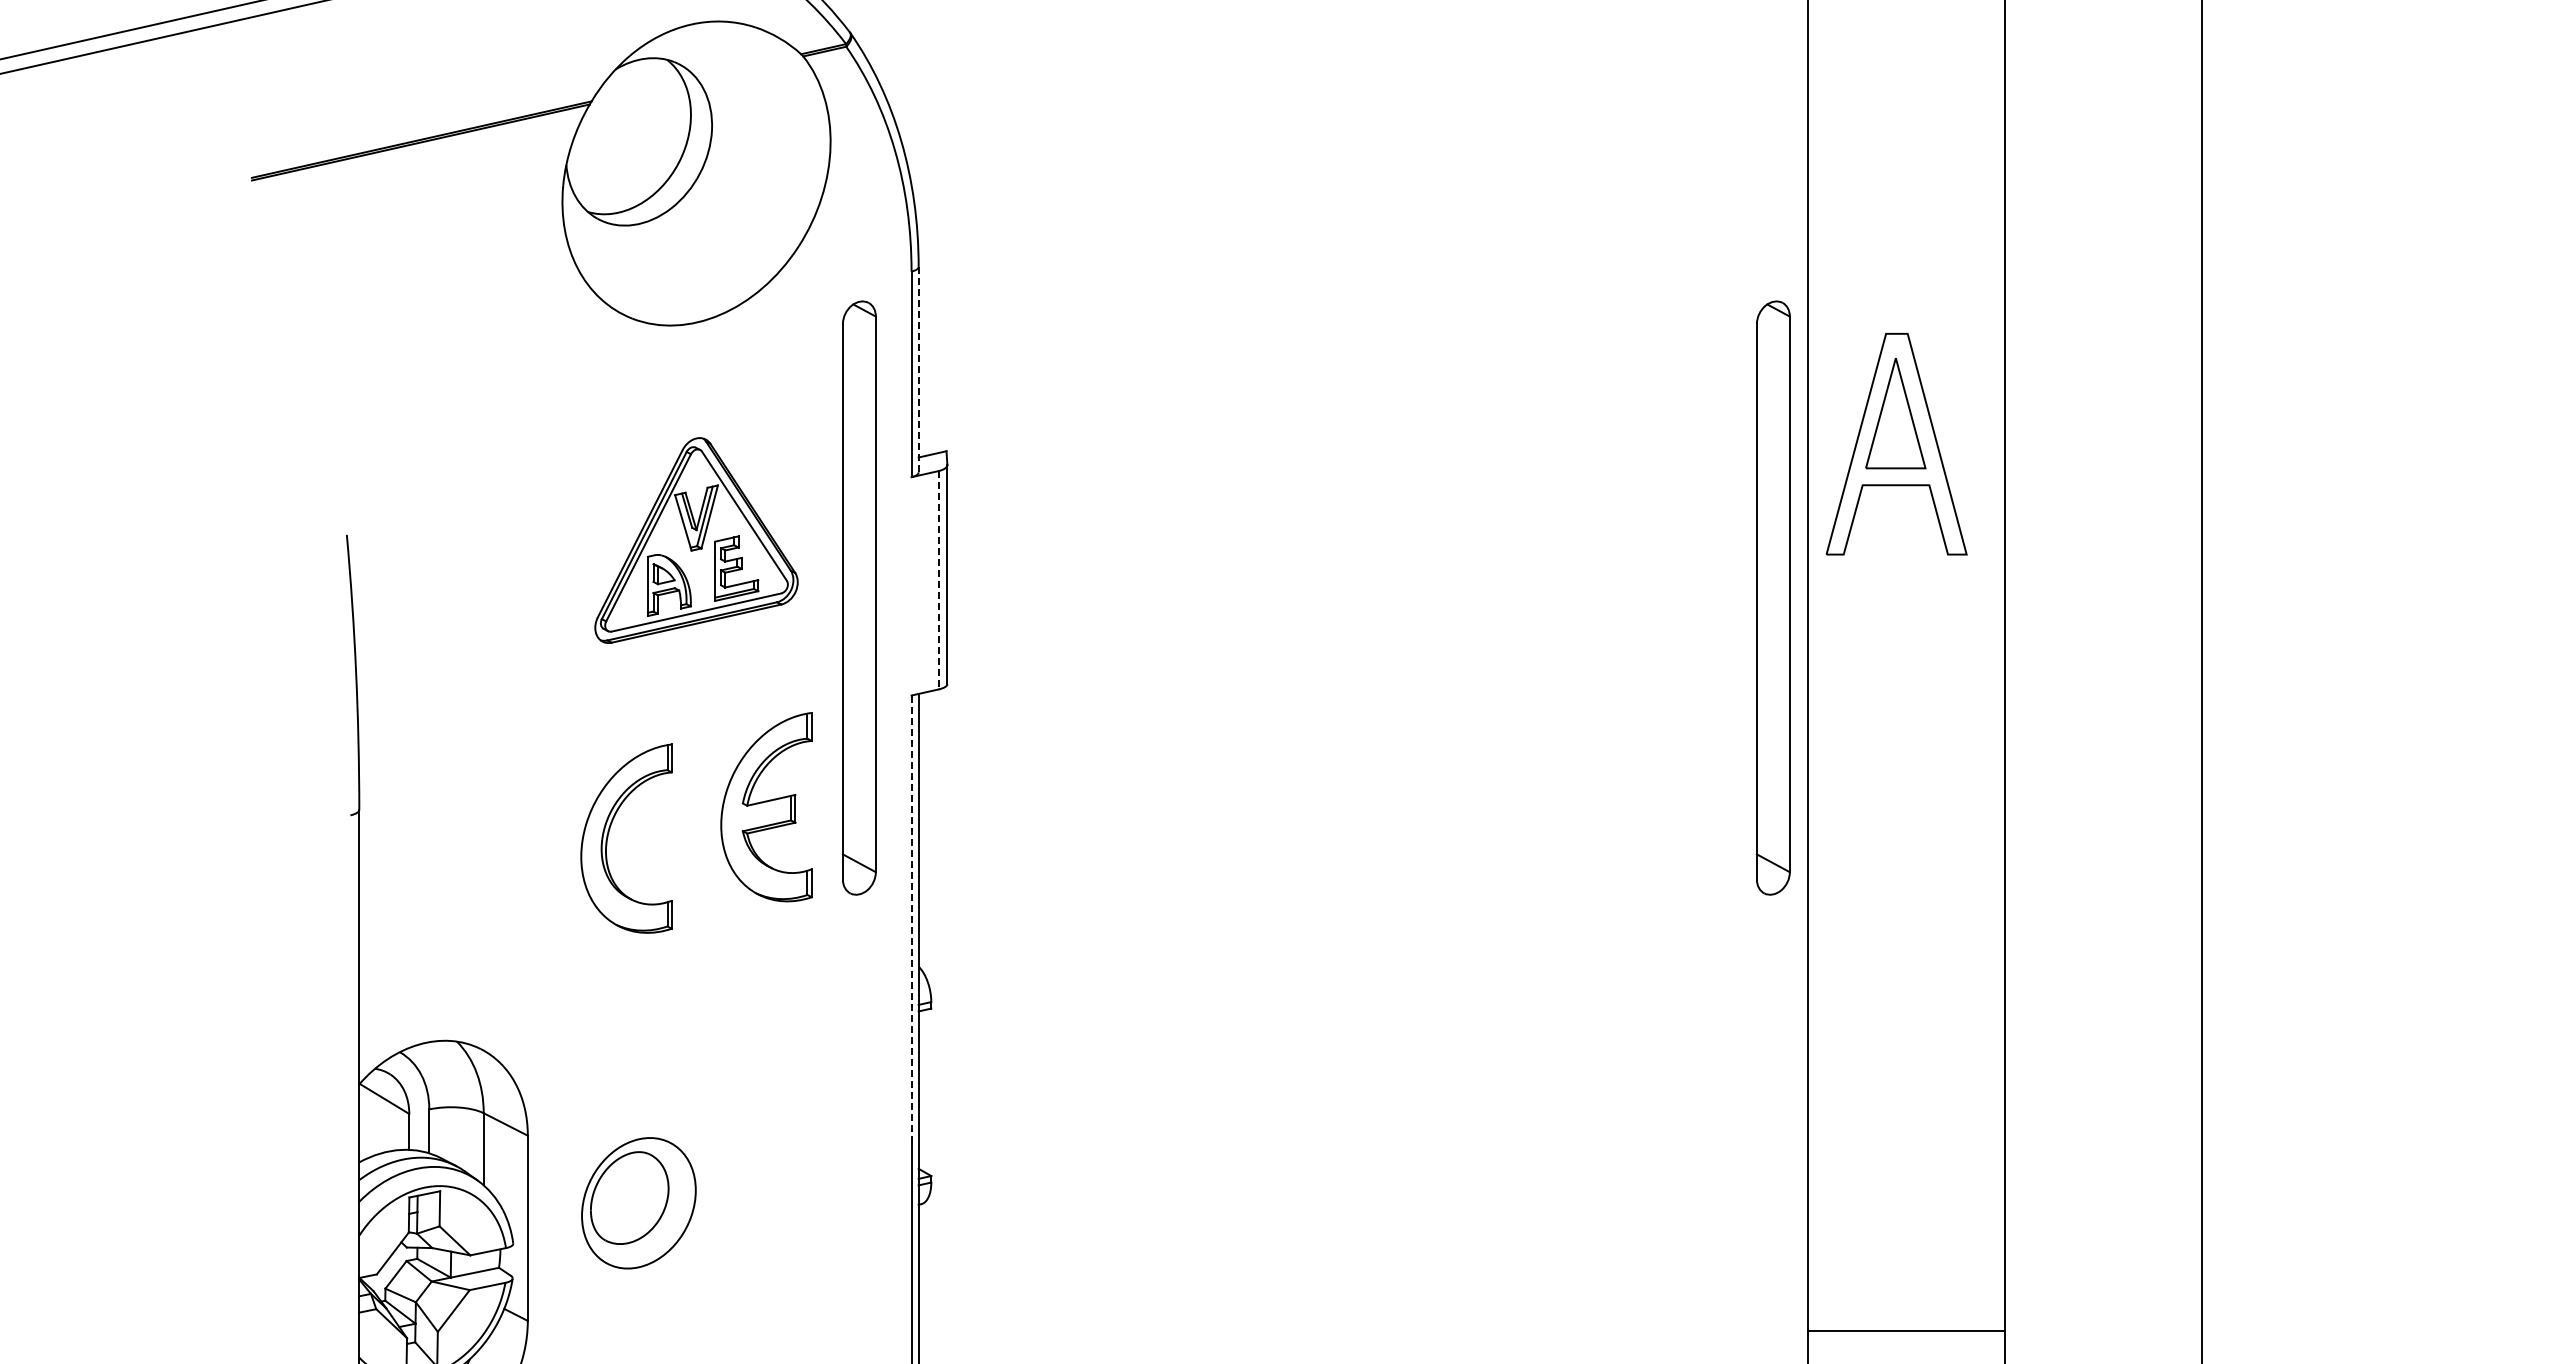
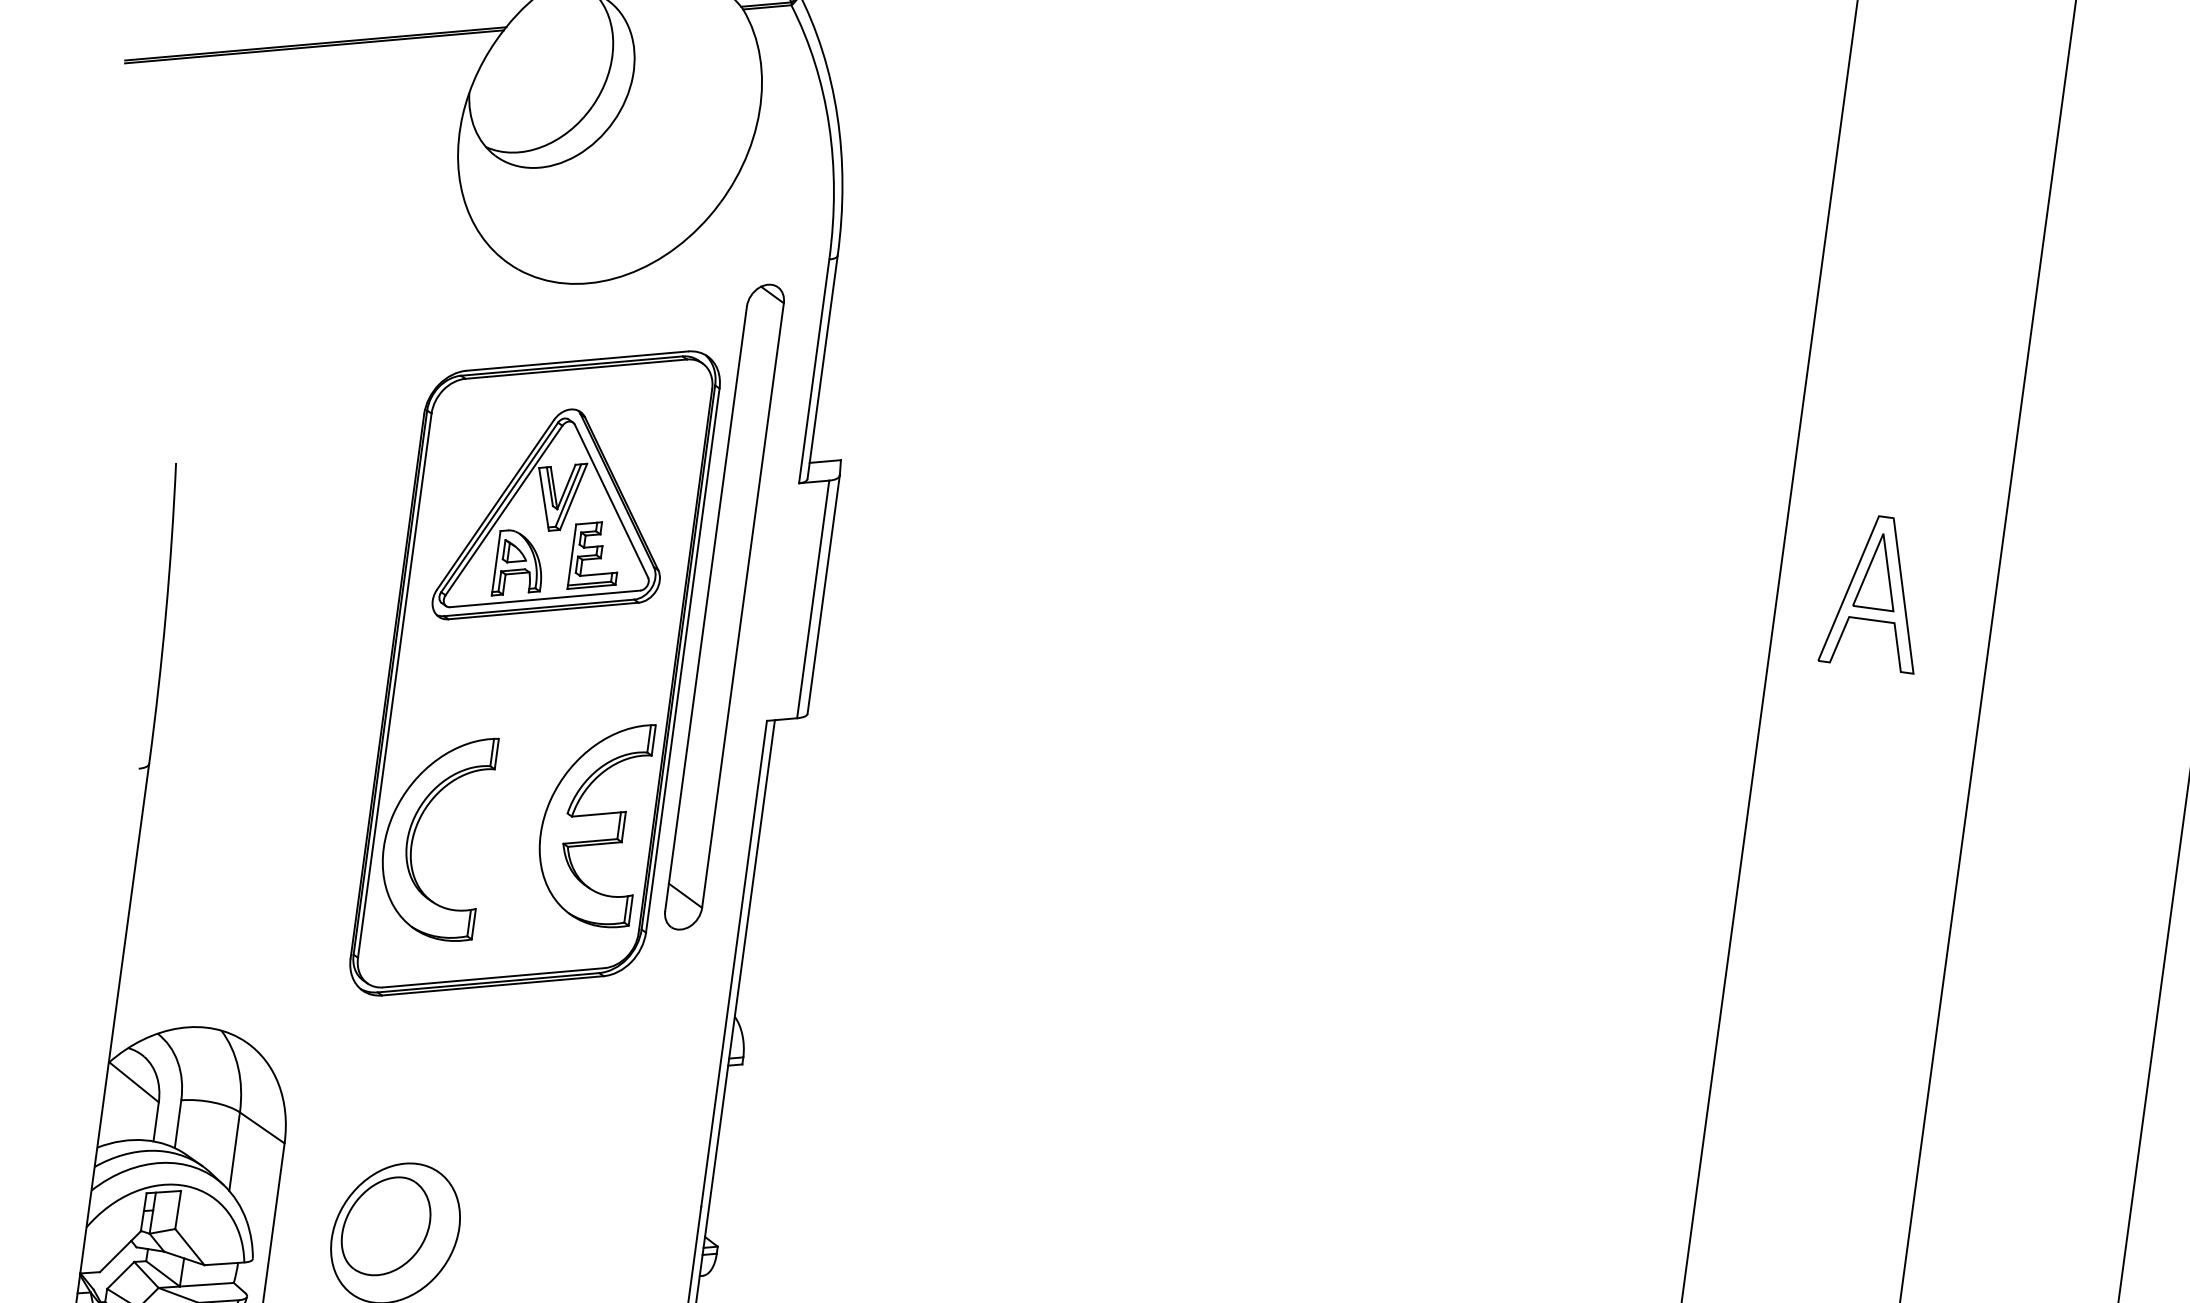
line: (918, 369) -> (822, 367), dashed -> solid
part: (1896, 443) -> (1875, 591), size x0.62
line: (938, 580) -> (813, 599), dashed -> solid
part: (1772, 597) -> (1718, 740), removed
part: (696, 680) -> (535, 672), added
line: (911, 919) -> (733, 964), dashed -> solid

